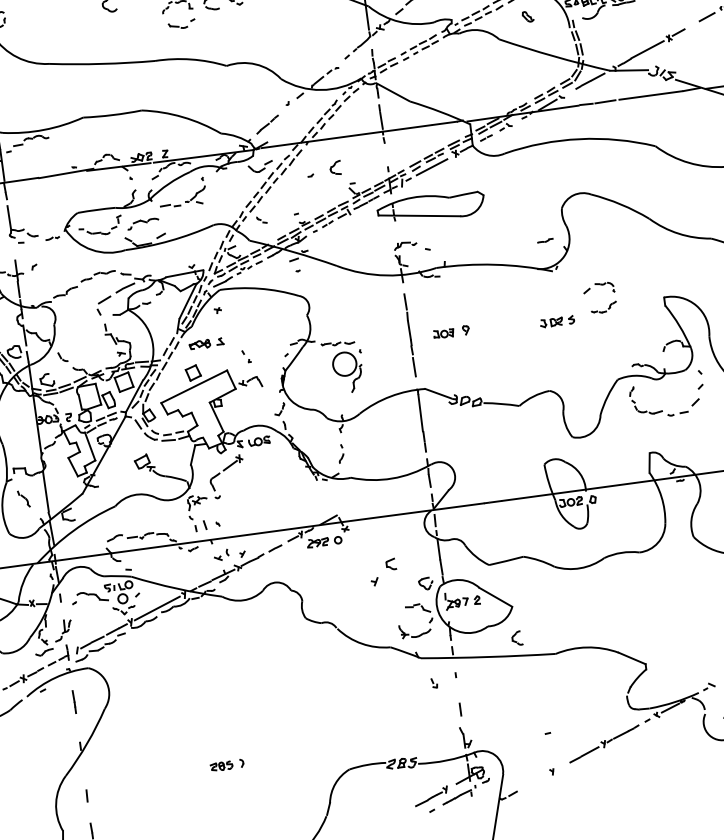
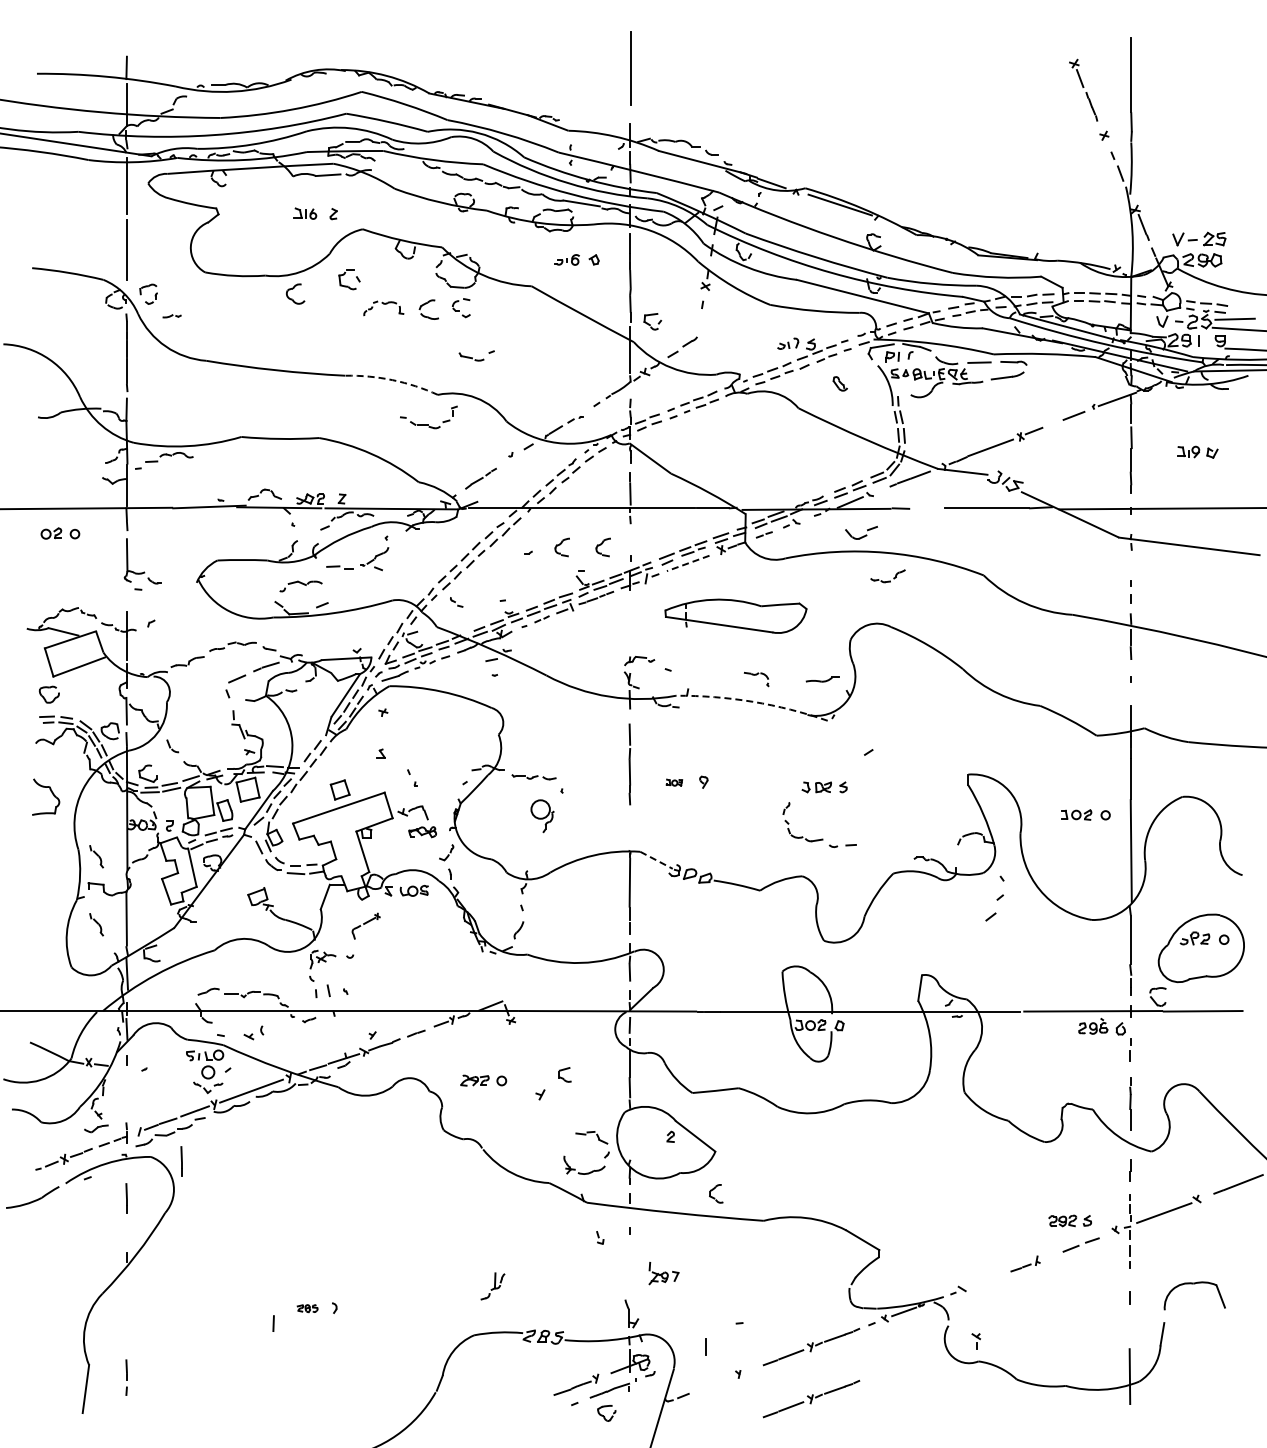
part: (181, 24) -> (476, 355), moved
arc: (191, 59) -> (392, 380), solid -> dashed
line: (604, 101) -> (925, 508), removed
part: (365, 164) -> (602, 547), added
part: (260, 166) -> (861, 532), moved
line: (432, 167) -> (688, 563), solid -> dashed
part: (430, 207) -> (735, 615), moved
part: (101, 231) -> (428, 424), moved
part: (52, 238) -> (171, 316), moved
part: (544, 240) -> (822, 679), size x1.6
arc: (494, 264) -> (752, 701), solid -> dashed
part: (604, 287) -> (756, 679), moved
part: (603, 307) -> (887, 576), moved
part: (444, 333) -> (674, 782), size x0.6
part: (199, 344) -> (422, 832), moved
line: (414, 367) -> (629, 821), removed
part: (348, 371) -> (542, 815), size x0.6
line: (438, 393) -> (656, 860), solid -> dashed
part: (661, 410) -> (821, 838), moved
part: (16, 447) -> (96, 856), added
part: (340, 453) -> (518, 921), size x1.4
part: (226, 472) -> (365, 925), size x0.6
part: (324, 541) -> (483, 1080), moved
part: (221, 554) -> (253, 1032), moved
part: (425, 583) -> (606, 1413), moved
part: (92, 596) -> (168, 1064), removed
part: (456, 600) -> (663, 1273), moved
part: (63, 630) -> (492, 1286), moved
line: (111, 668) -> (181, 1161), added
line: (460, 709) -> (705, 1346), moved
part: (221, 766) -> (307, 1308), size x0.7
part: (609, 782) -> (811, 1398), added
line: (86, 795) -> (273, 1323), moved

